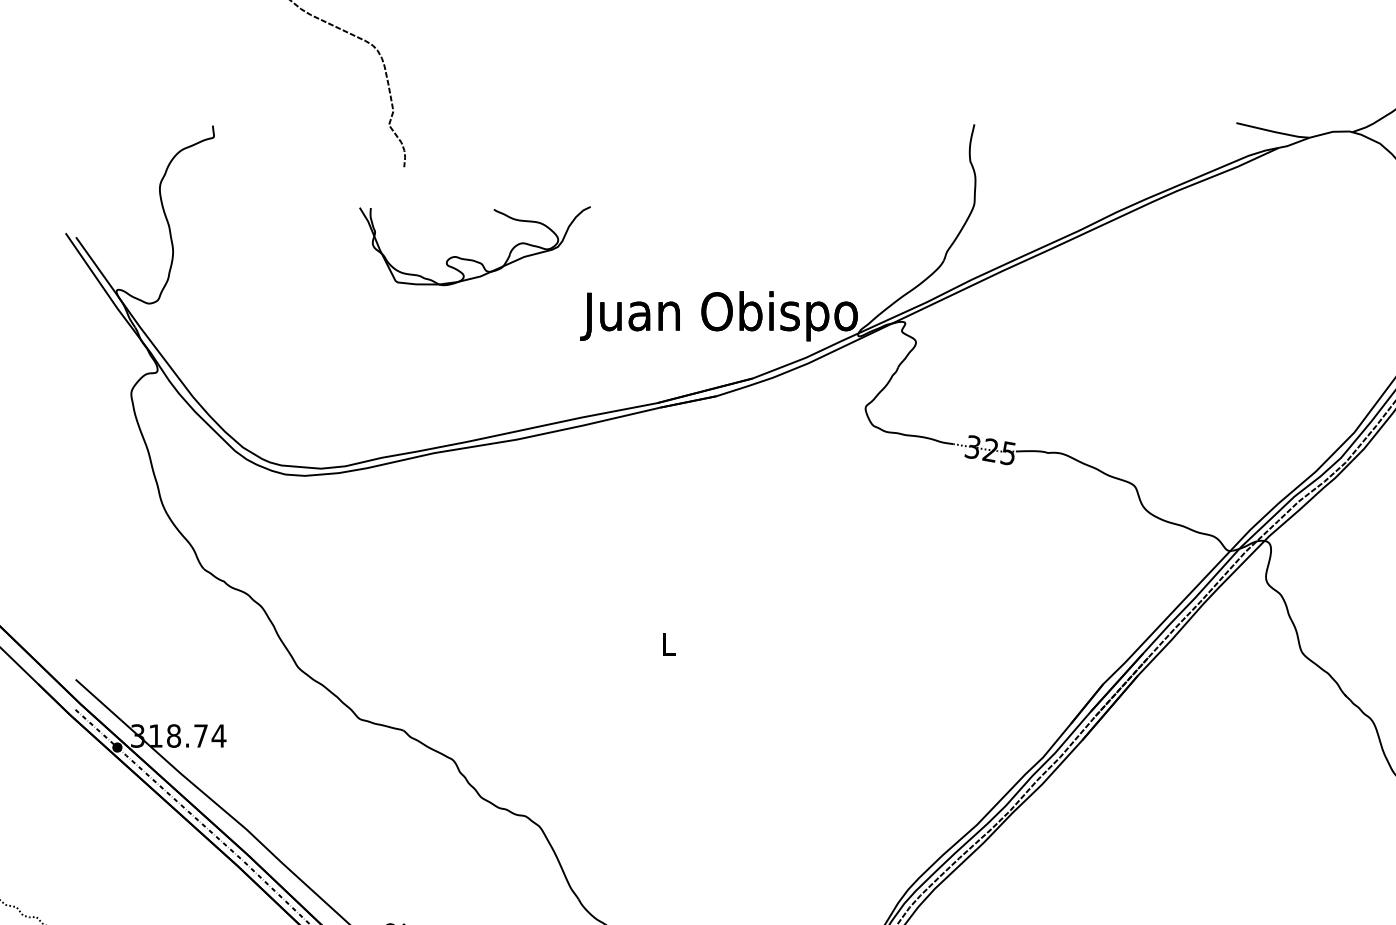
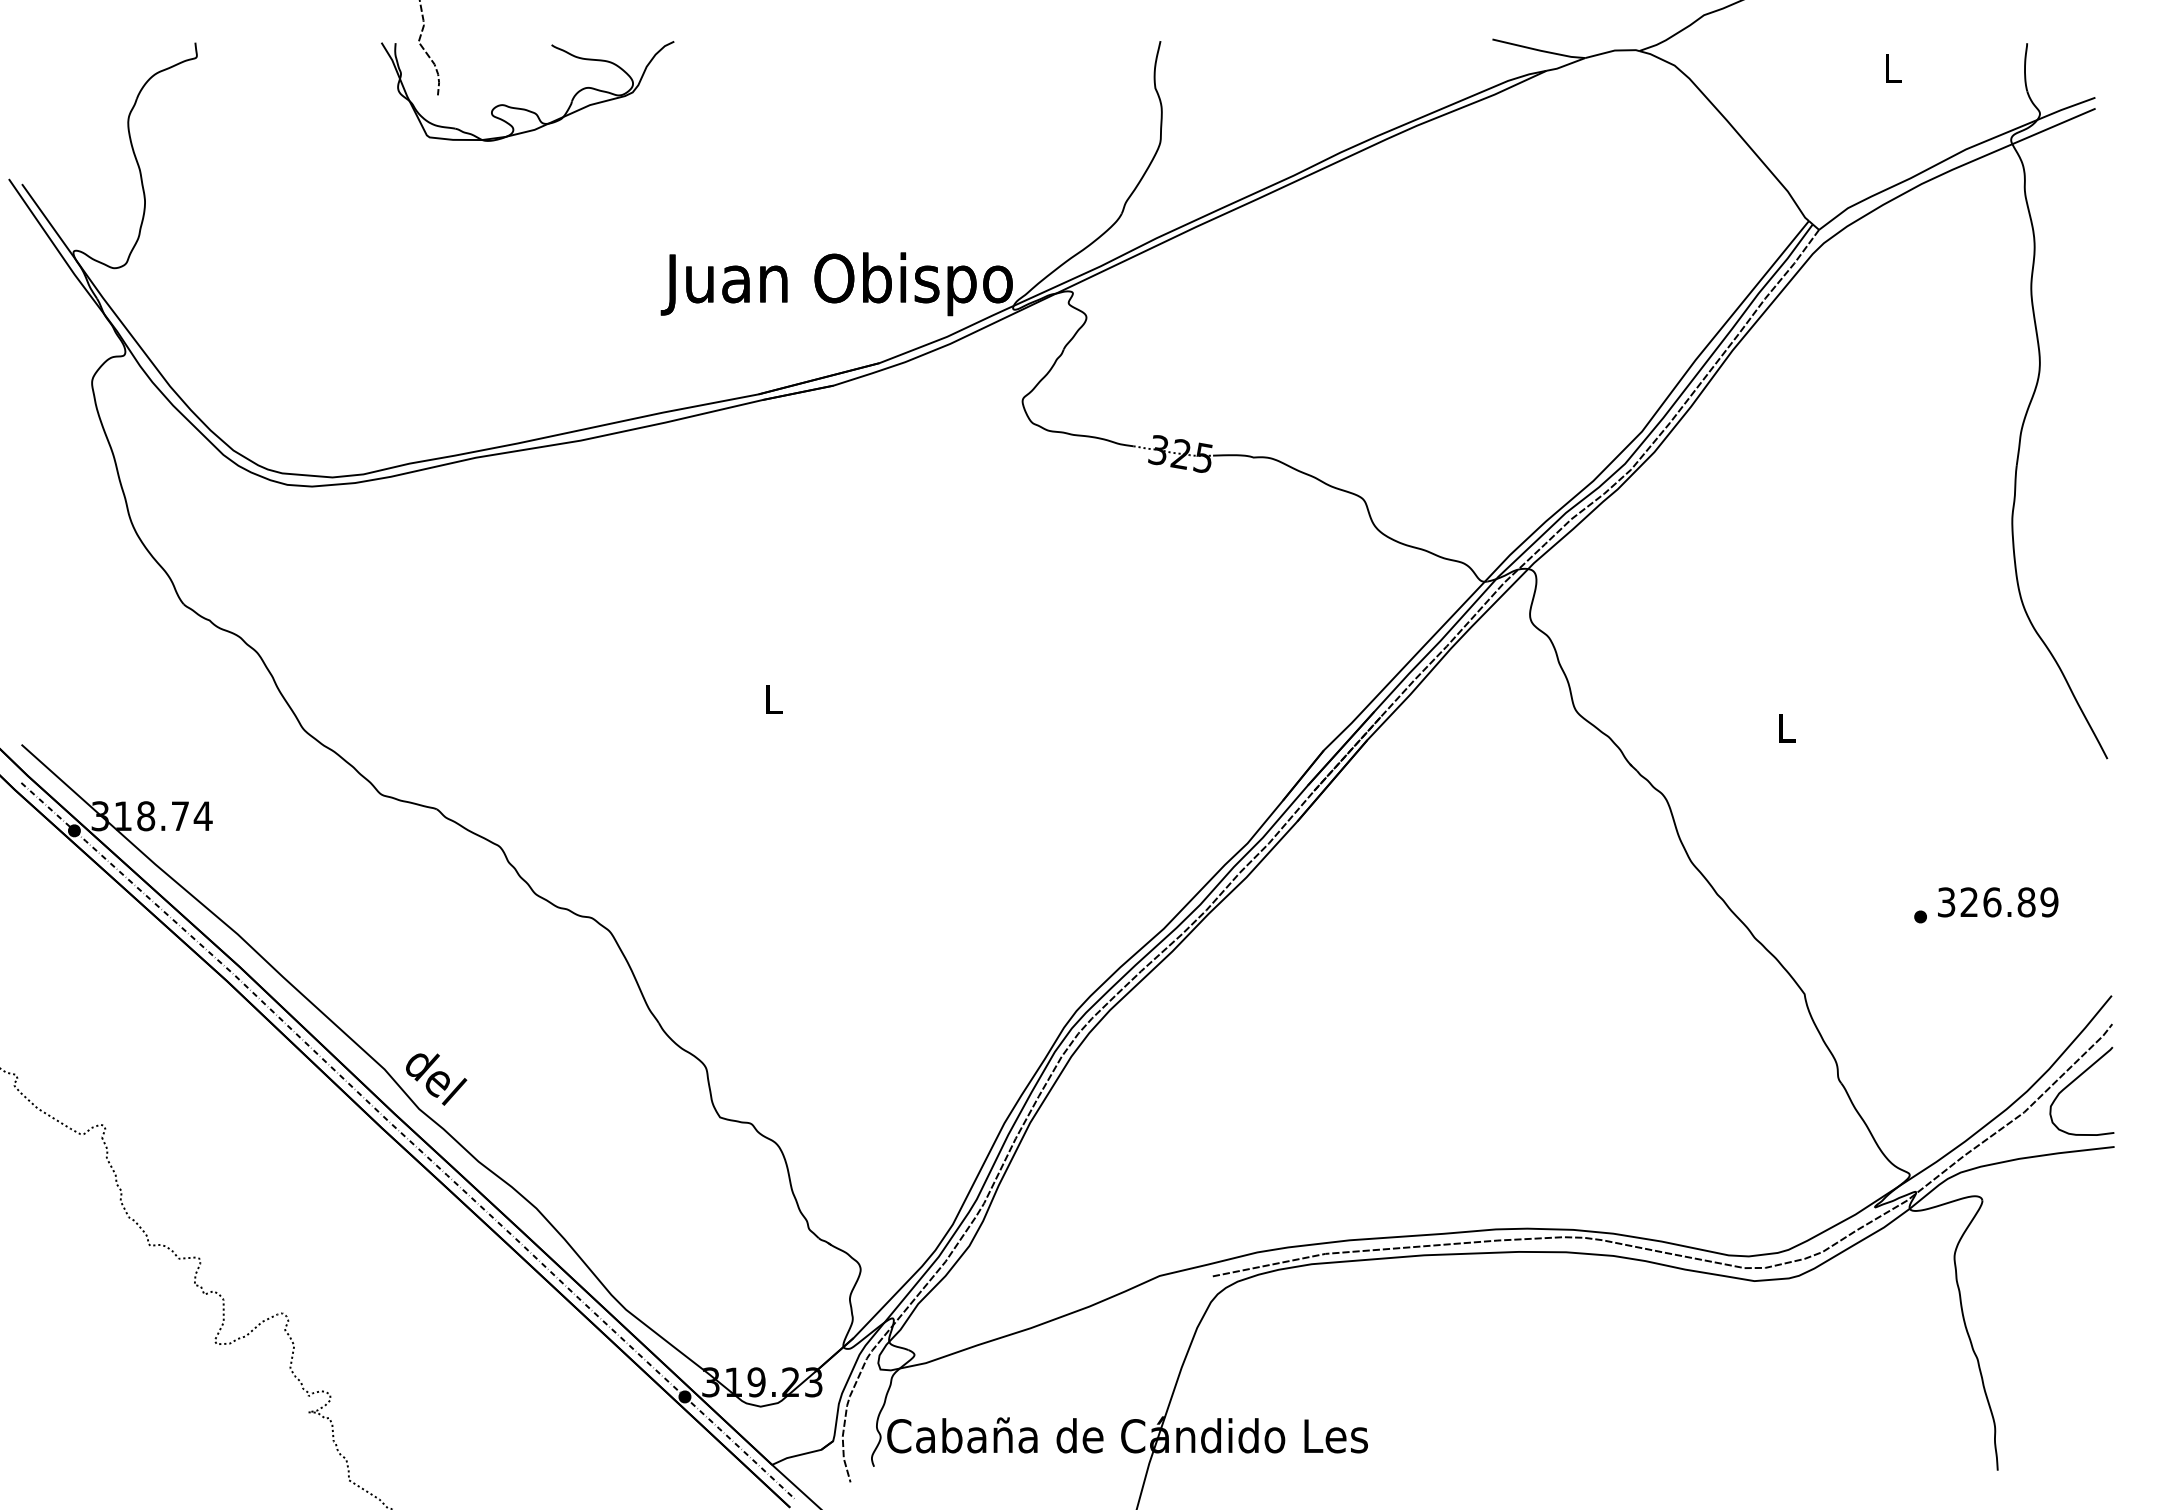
part: (472, 259) -> (524, 108), moved

